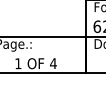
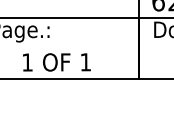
text: (53, 63) -> (85, 62), 4 -> 1

